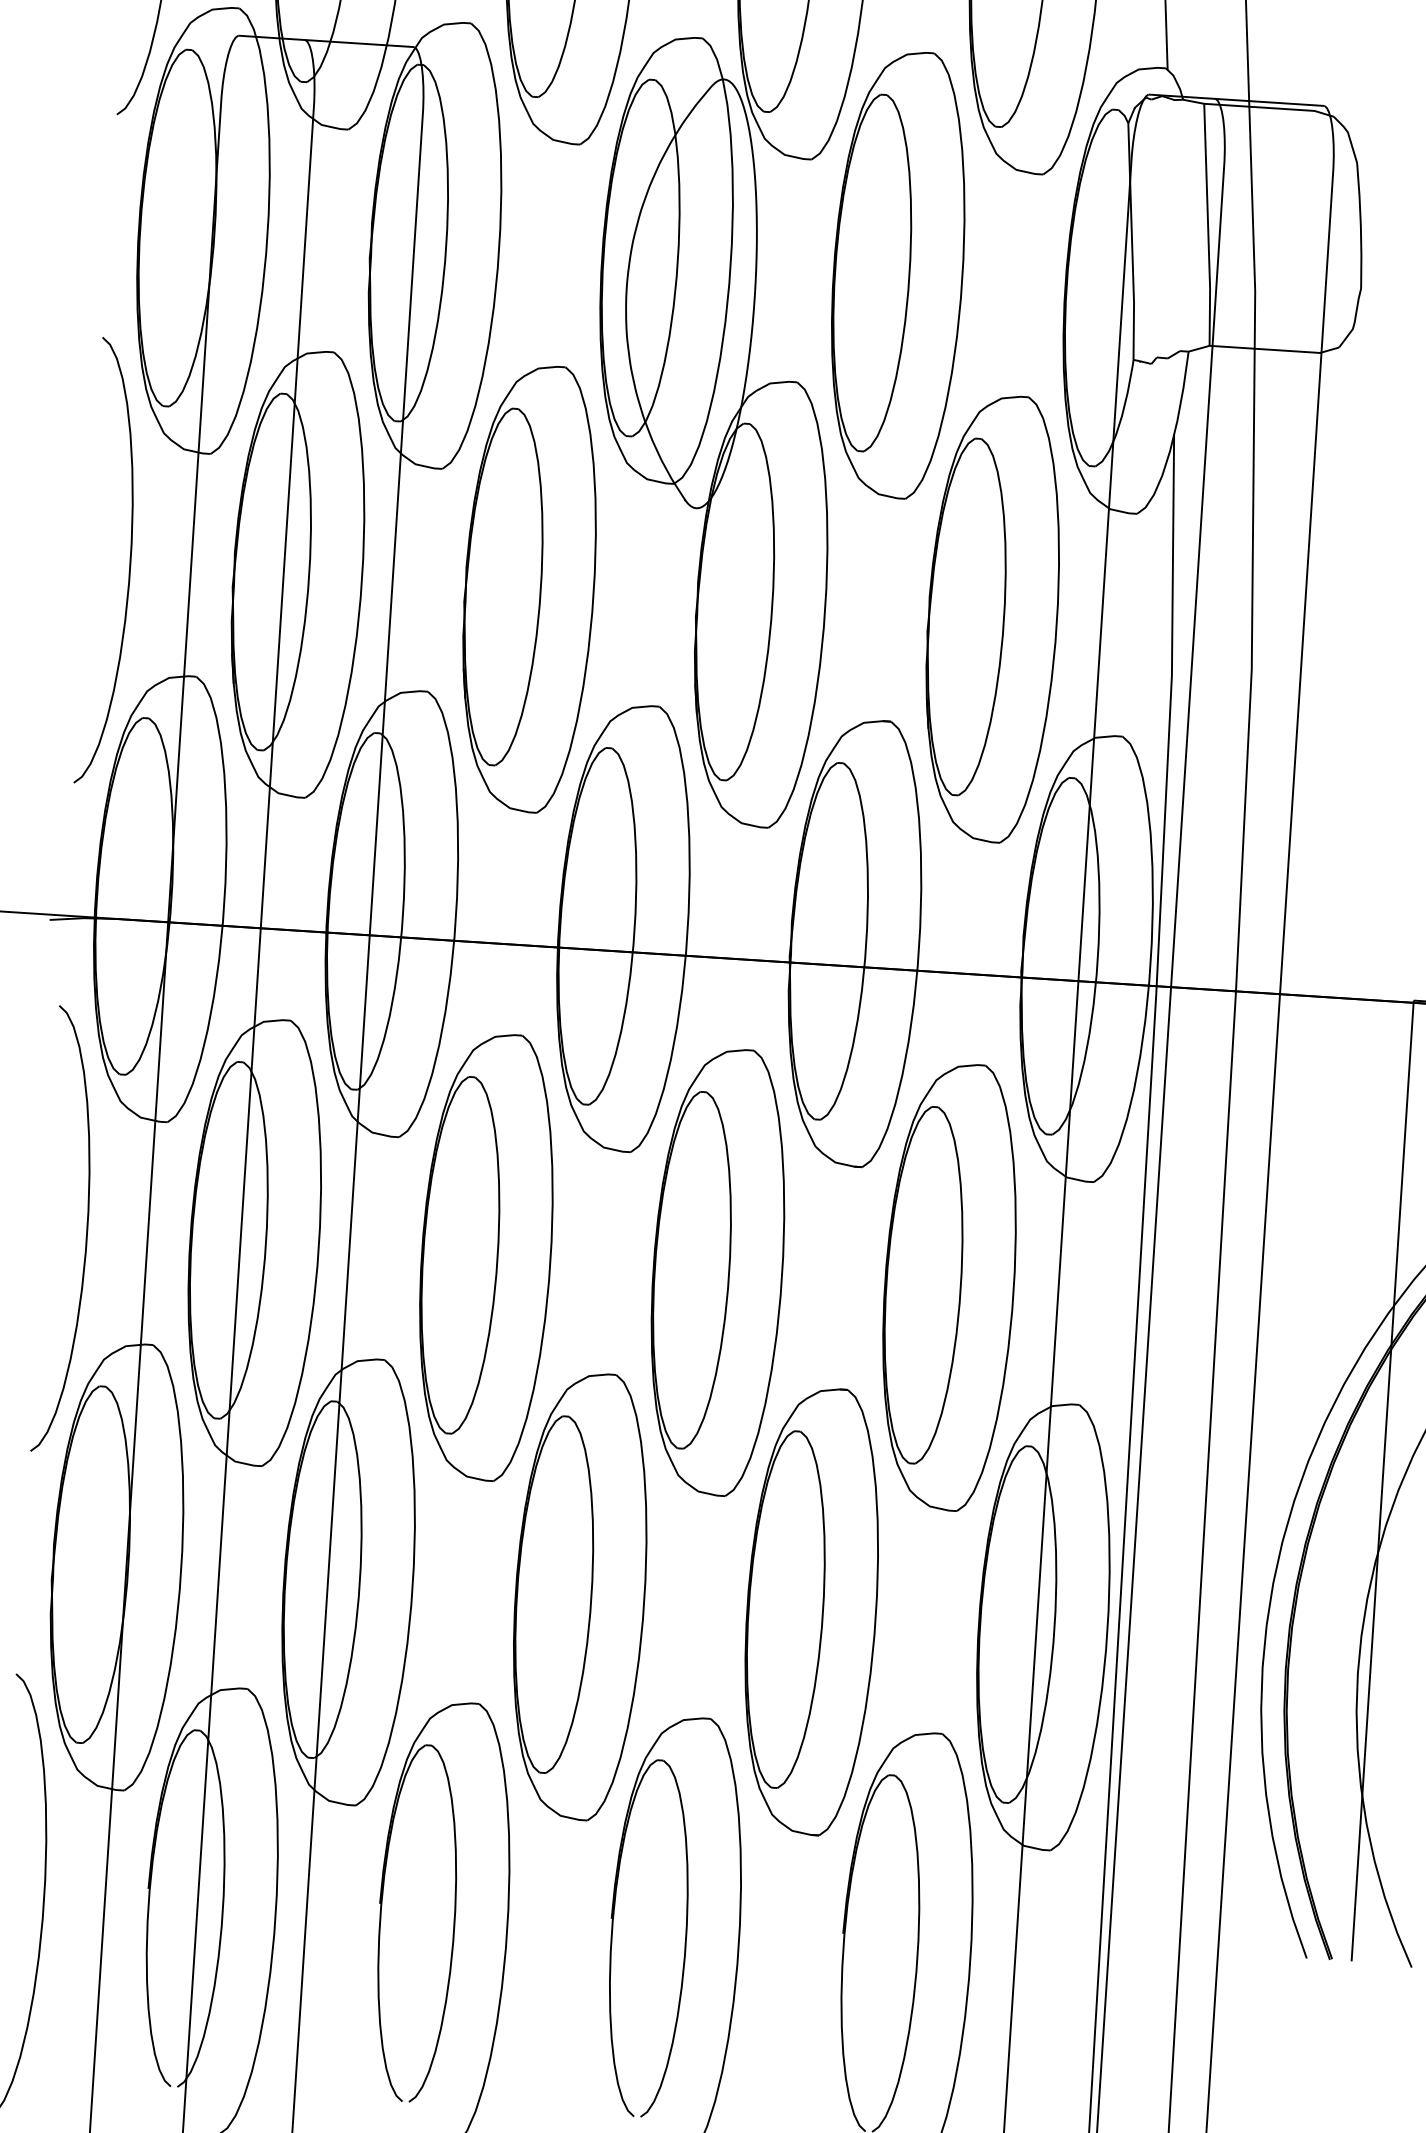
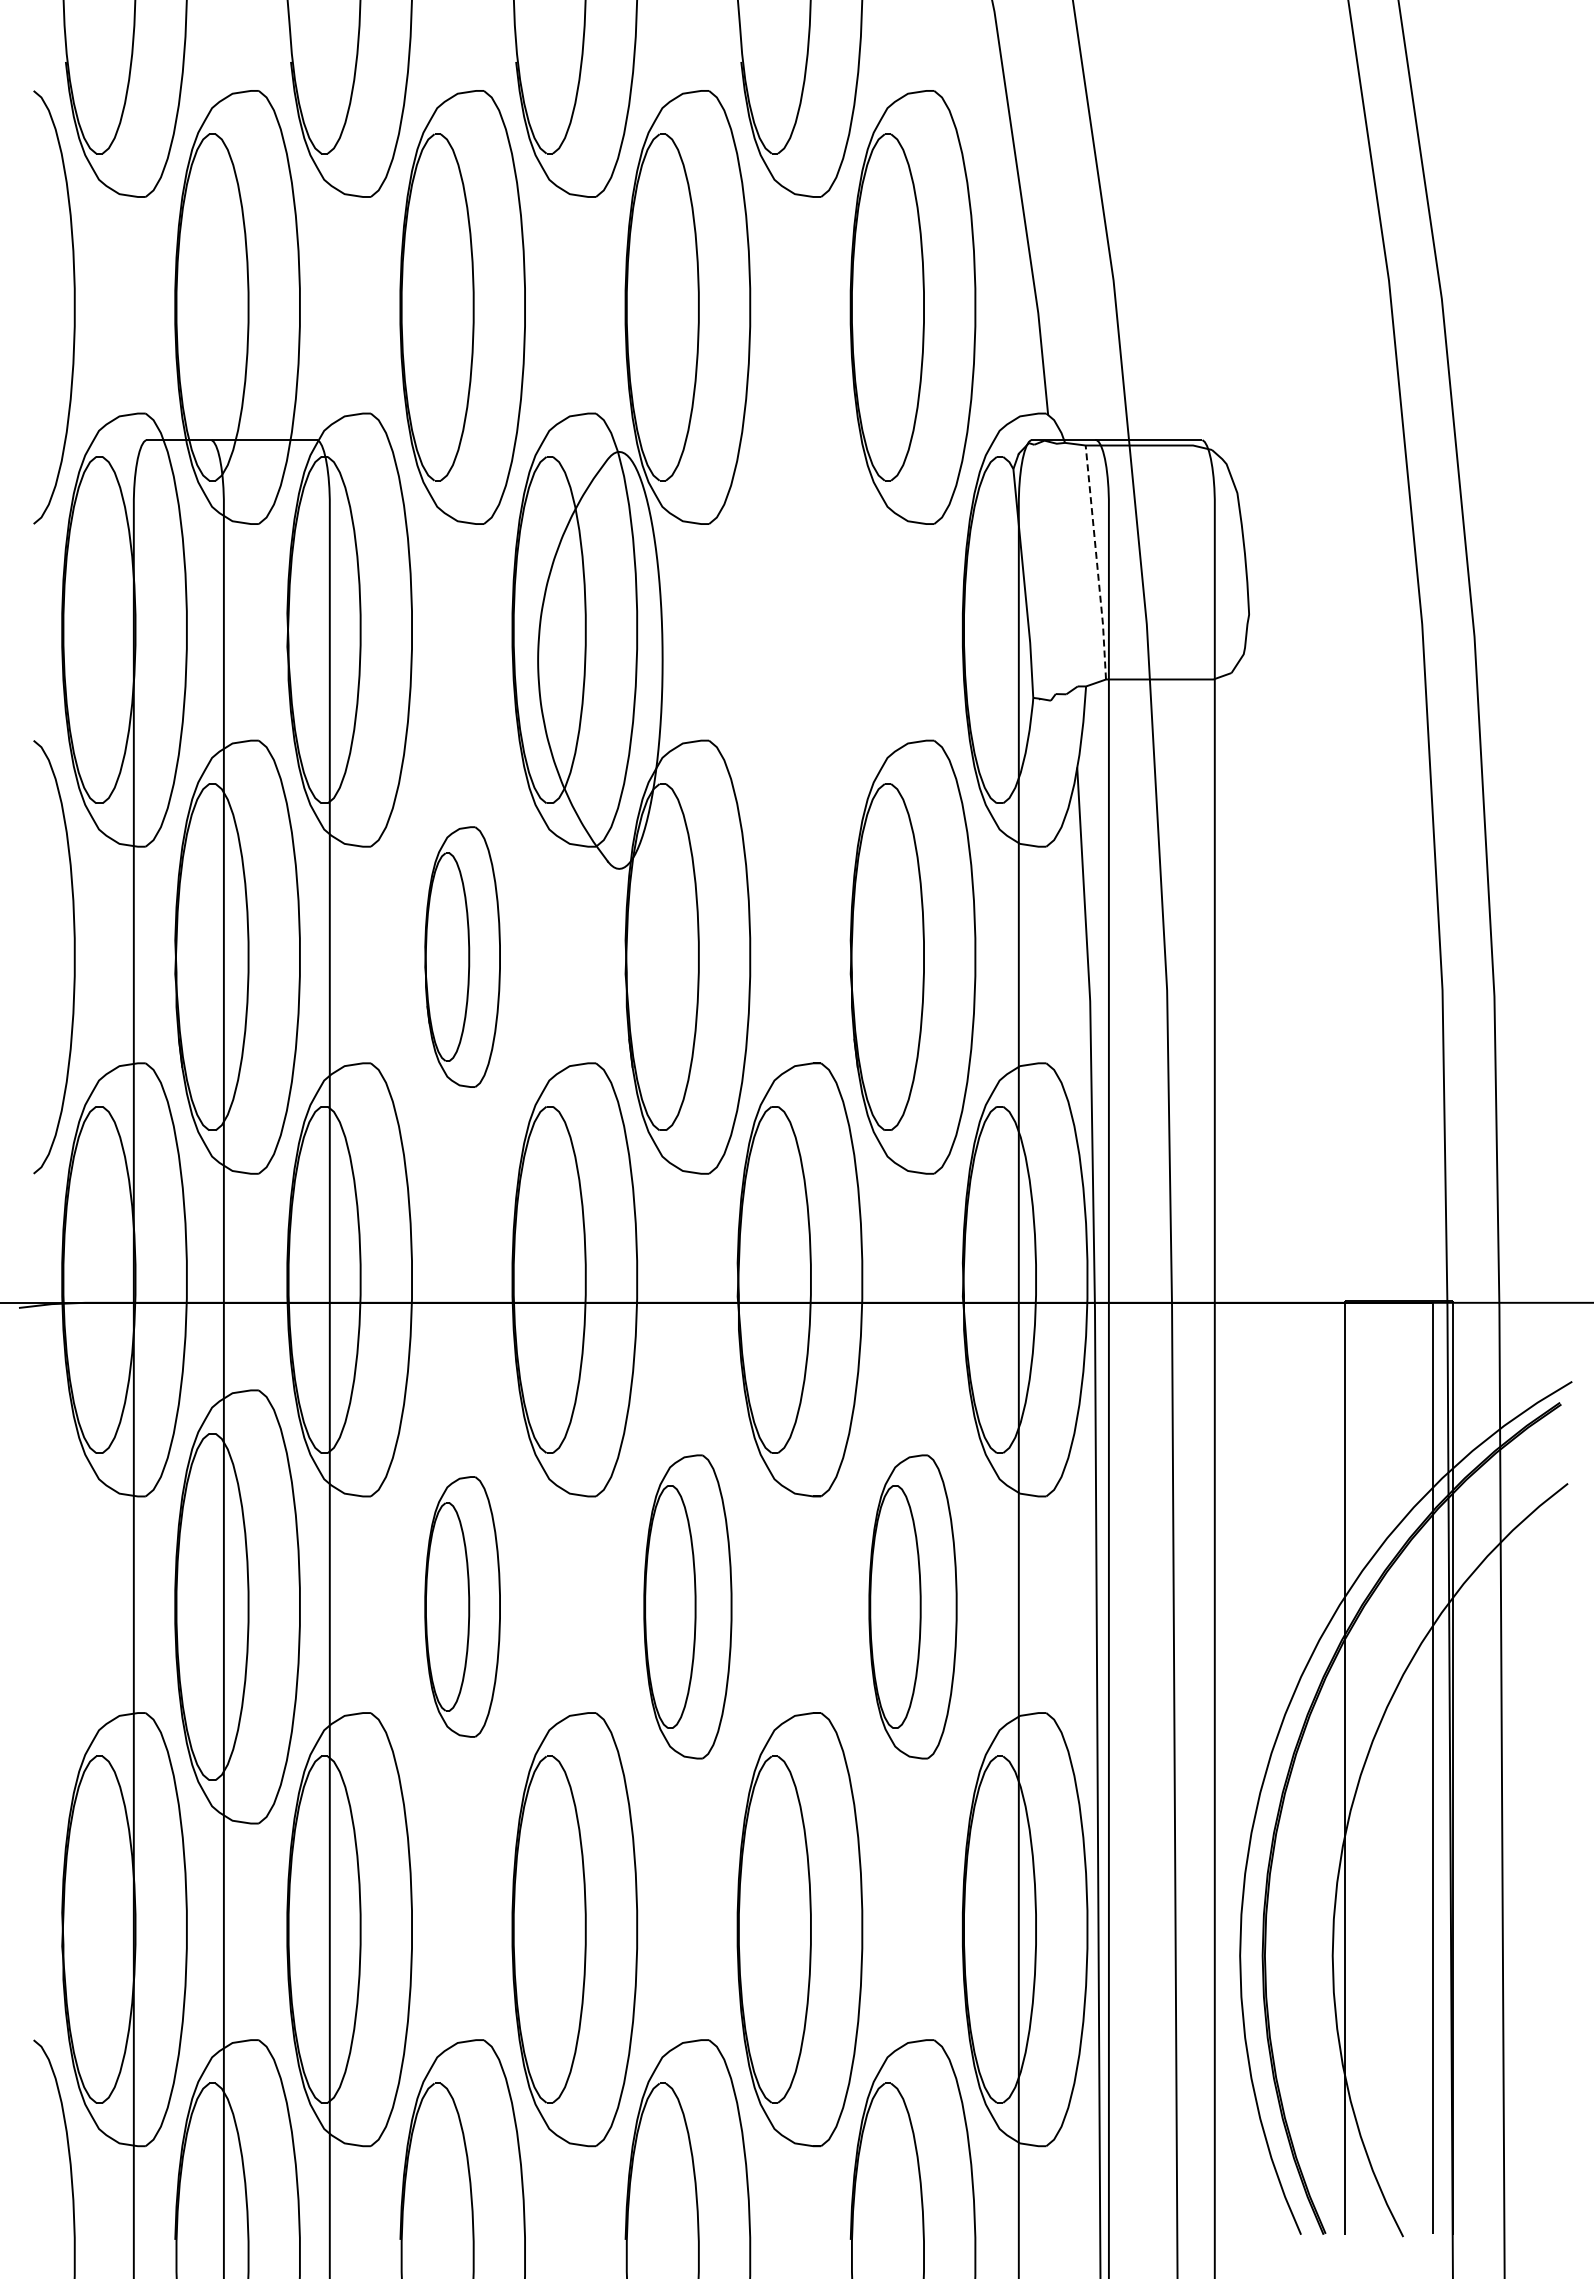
line: (1208, 224) -> (1097, 562), solid -> dashed
part: (897, 274) -> (799, 629), removed
part: (529, 587) -> (462, 956), size x0.6
curve: (85, 1230) -> (73, 1606), removed
part: (486, 1256) -> (462, 1606), size x0.6
part: (717, 1271) -> (687, 1606), size x0.7
part: (948, 1286) -> (912, 1606), size x0.7

